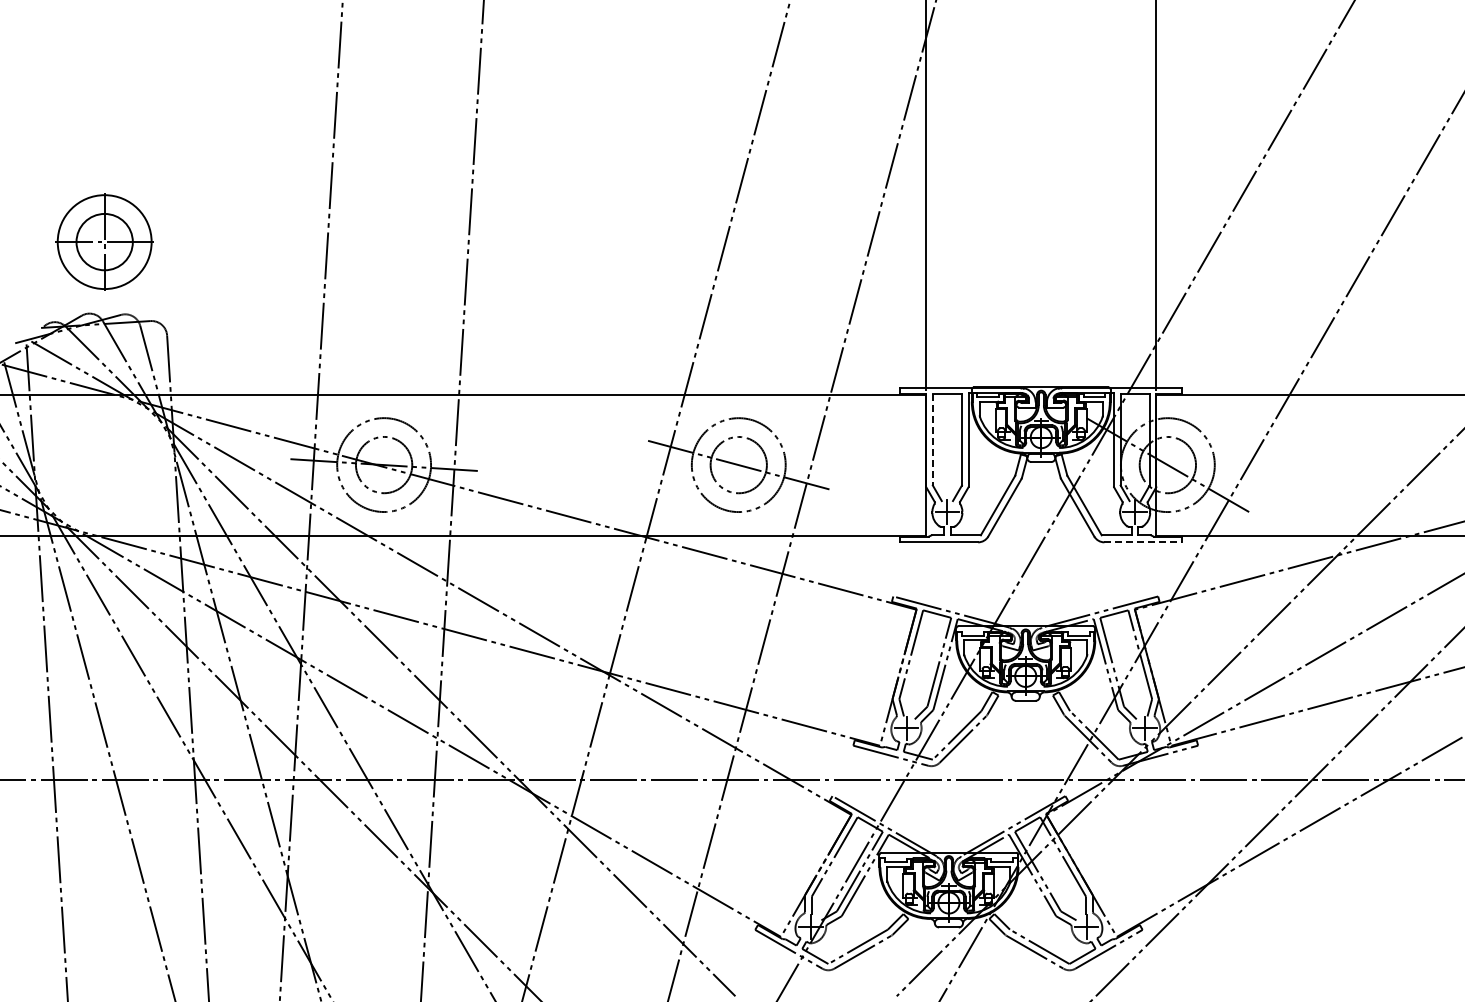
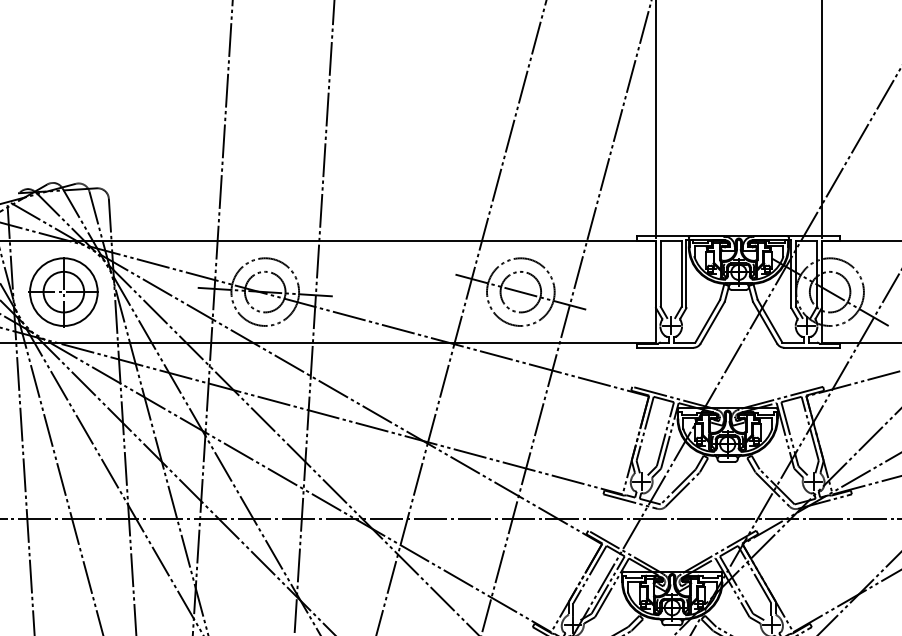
part: (104, 241) -> (63, 291), moved
line: (932, 439) -> (660, 273), dashed -> solid
line: (1143, 542) -> (812, 347), dashed -> solid

